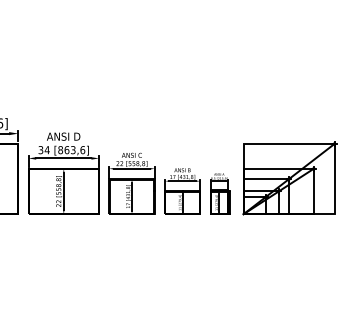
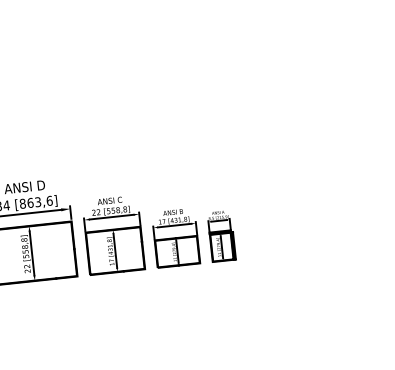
part: (289, 178) -> (303, 208), removed

